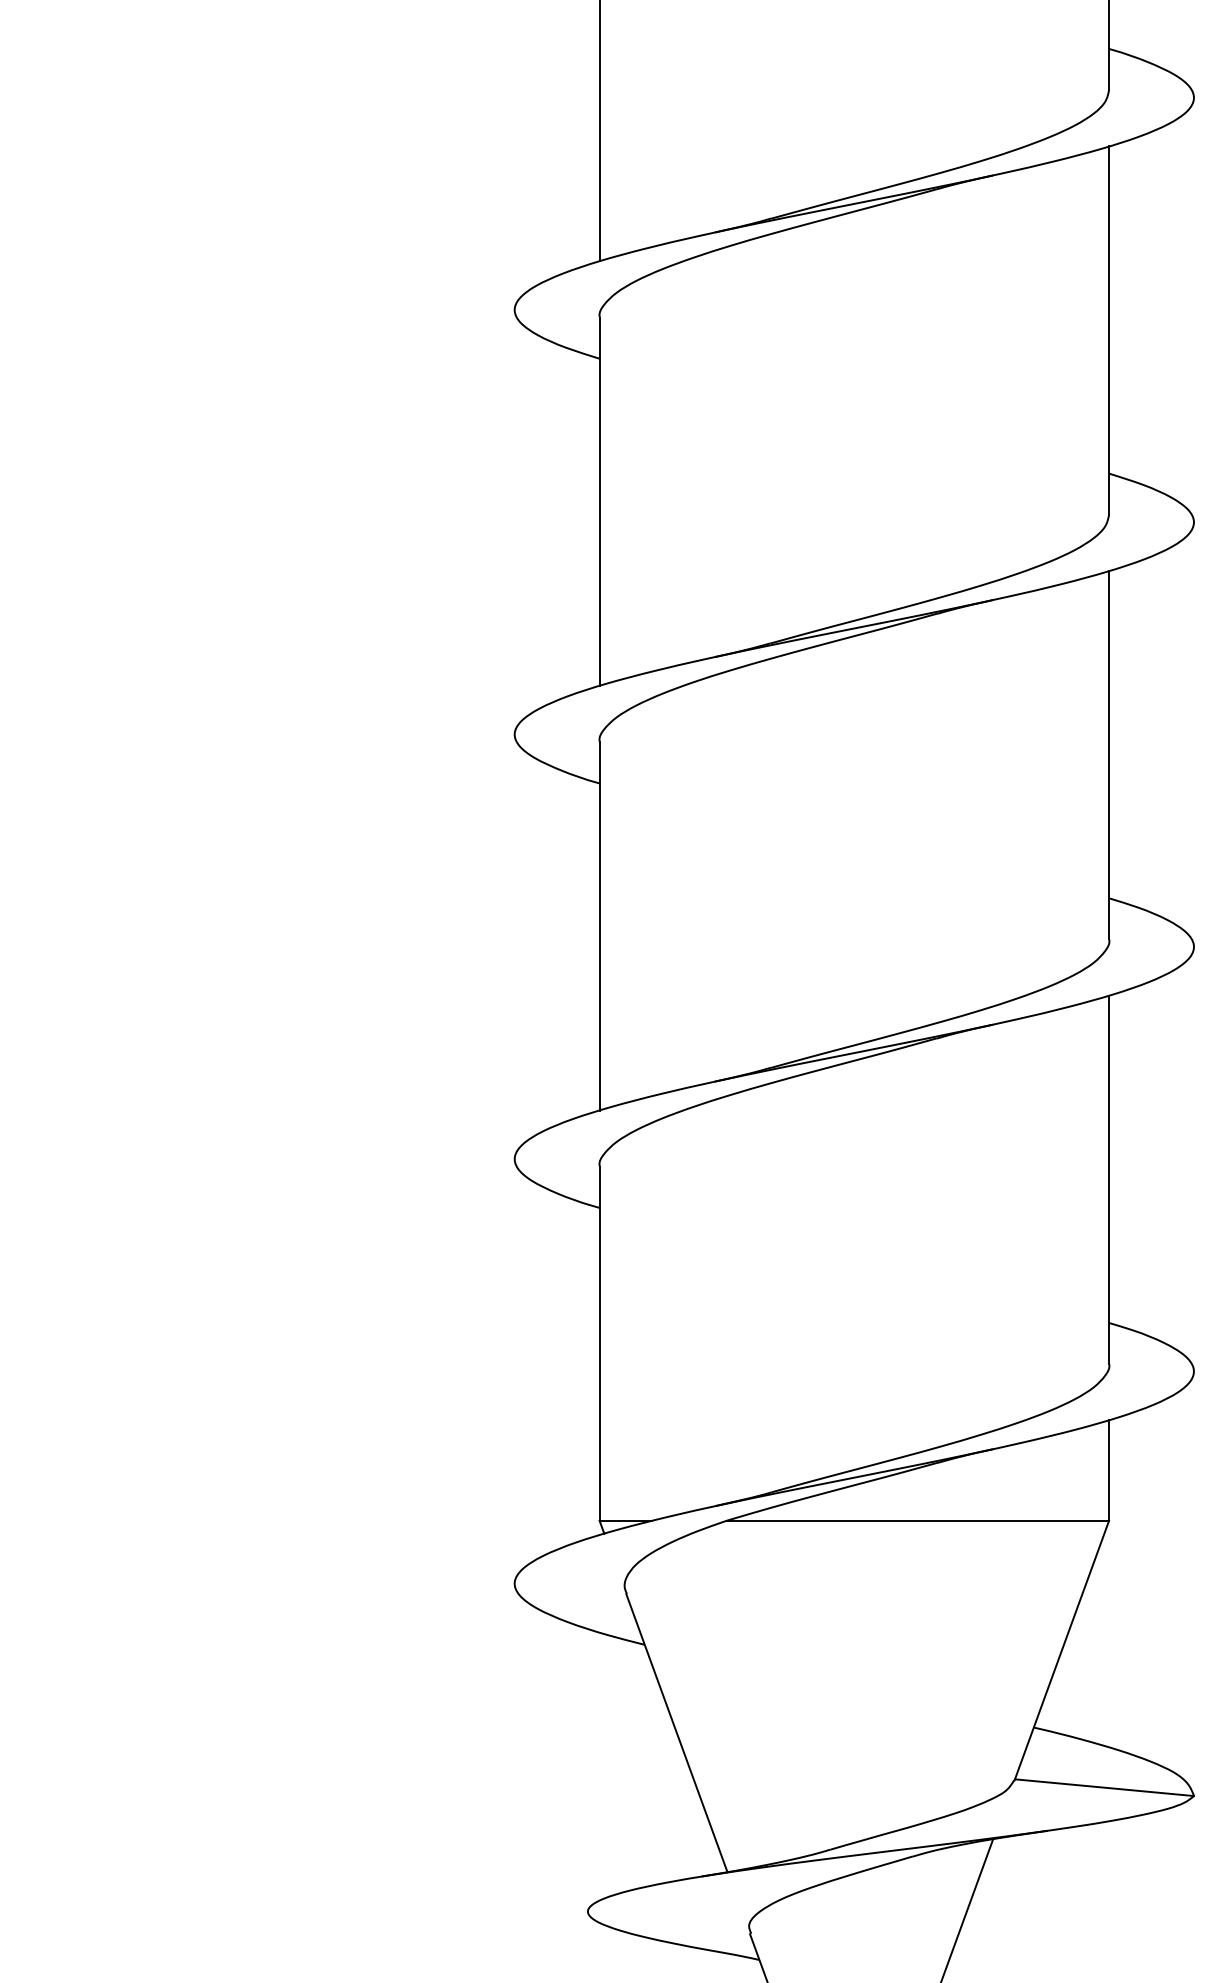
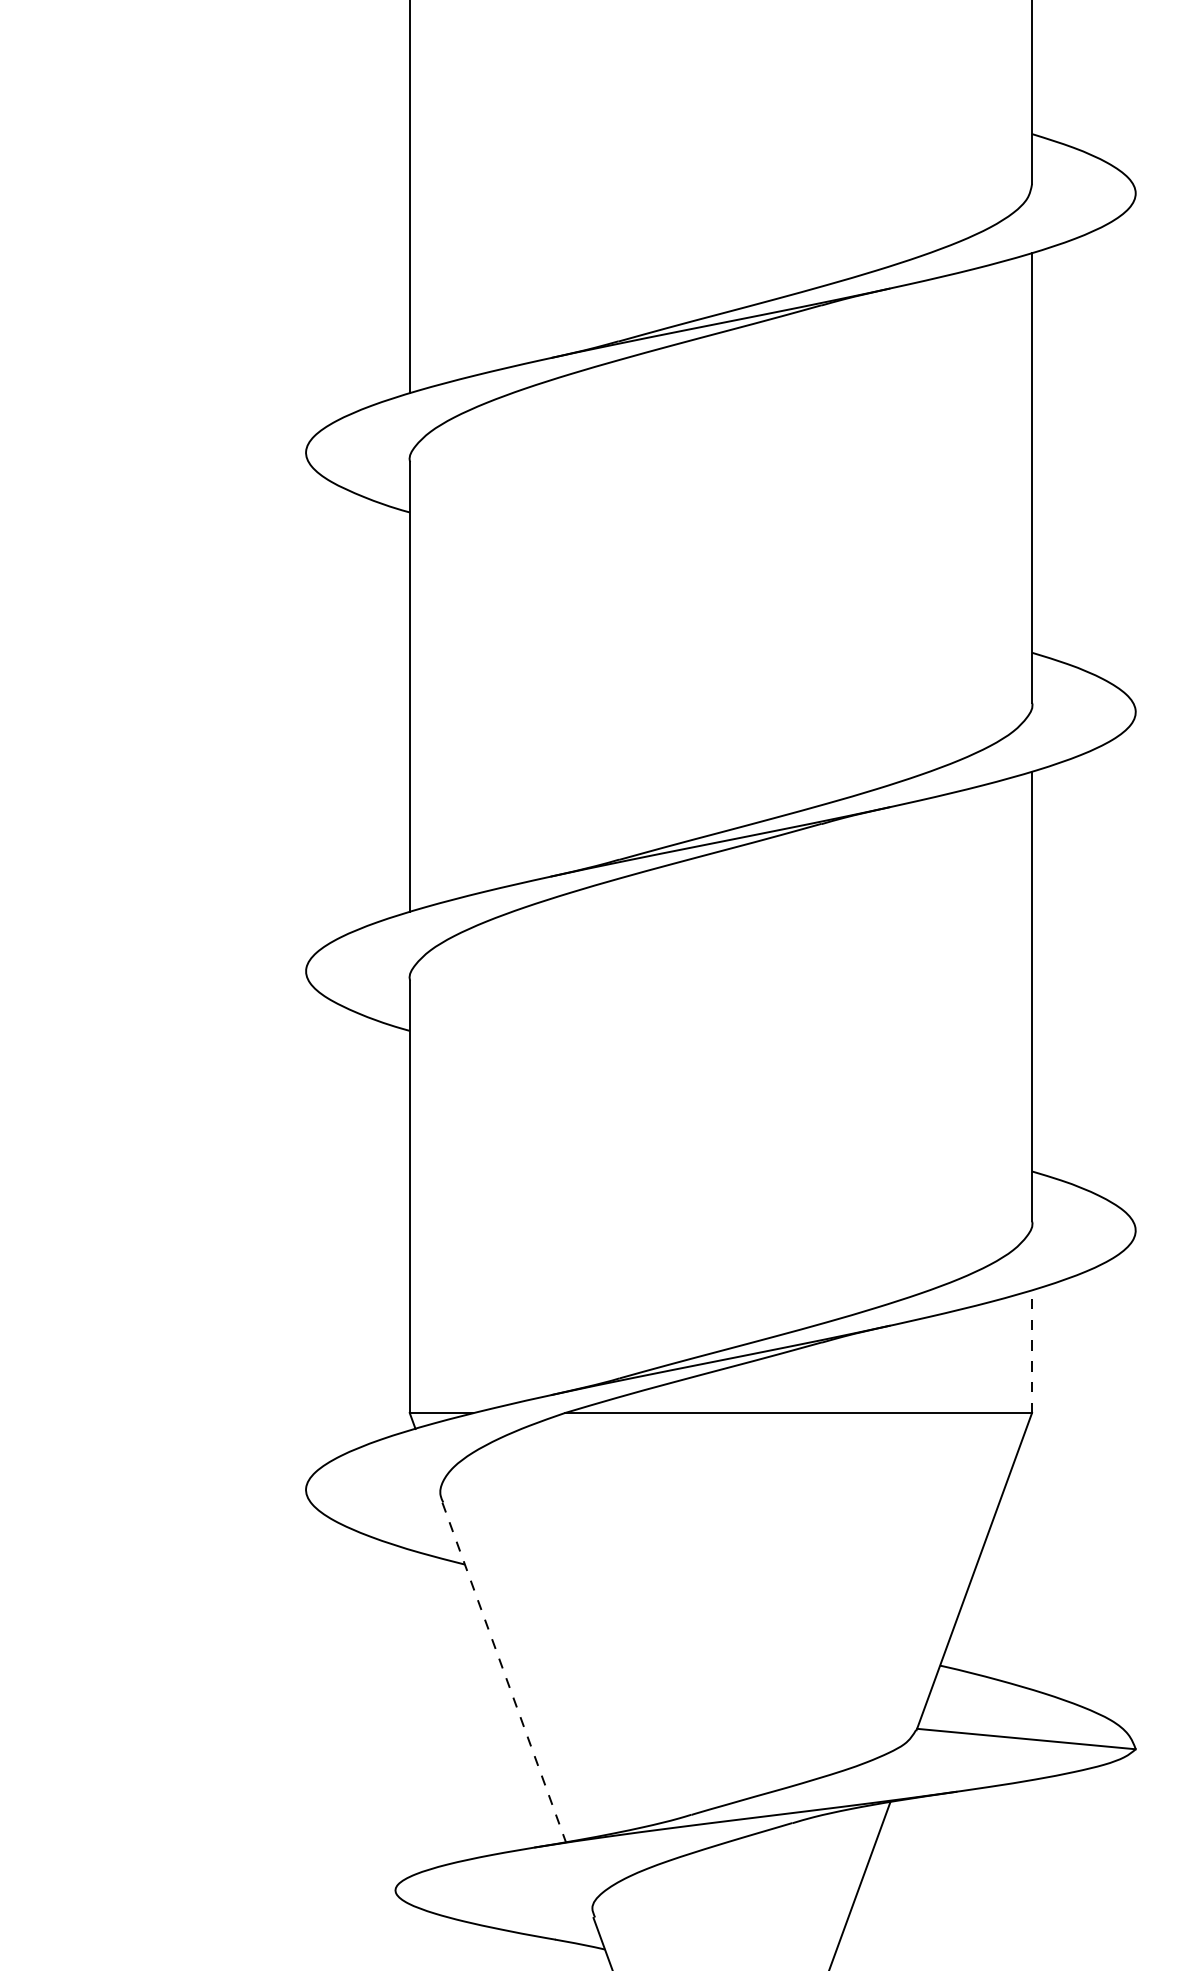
line: (1109, 1469) -> (1032, 1350), solid -> dashed
line: (676, 1733) -> (503, 1672), solid -> dashed

